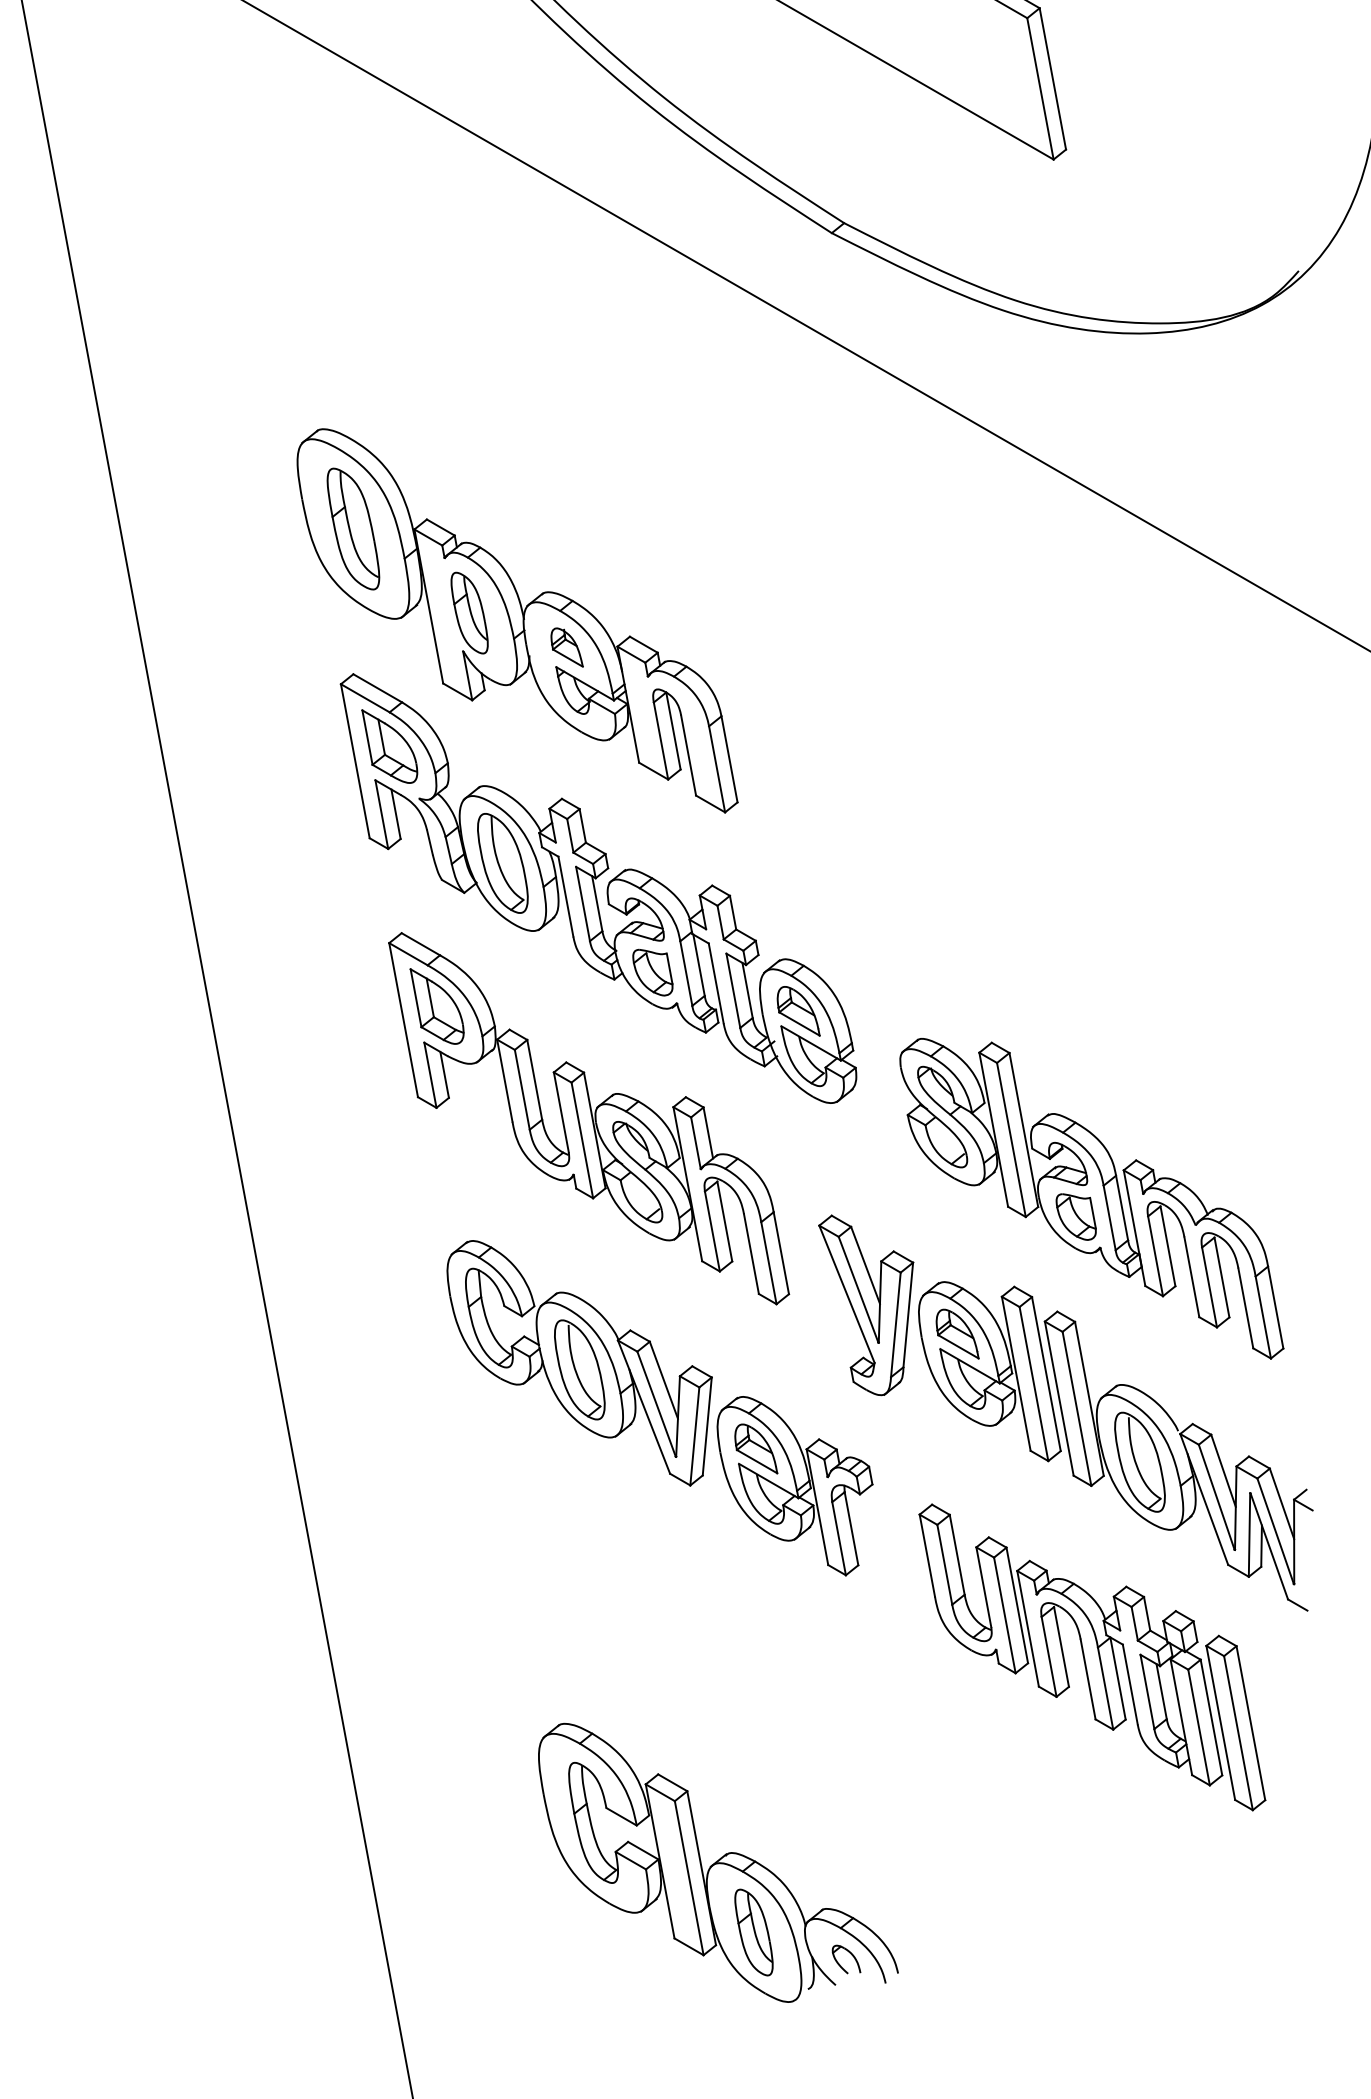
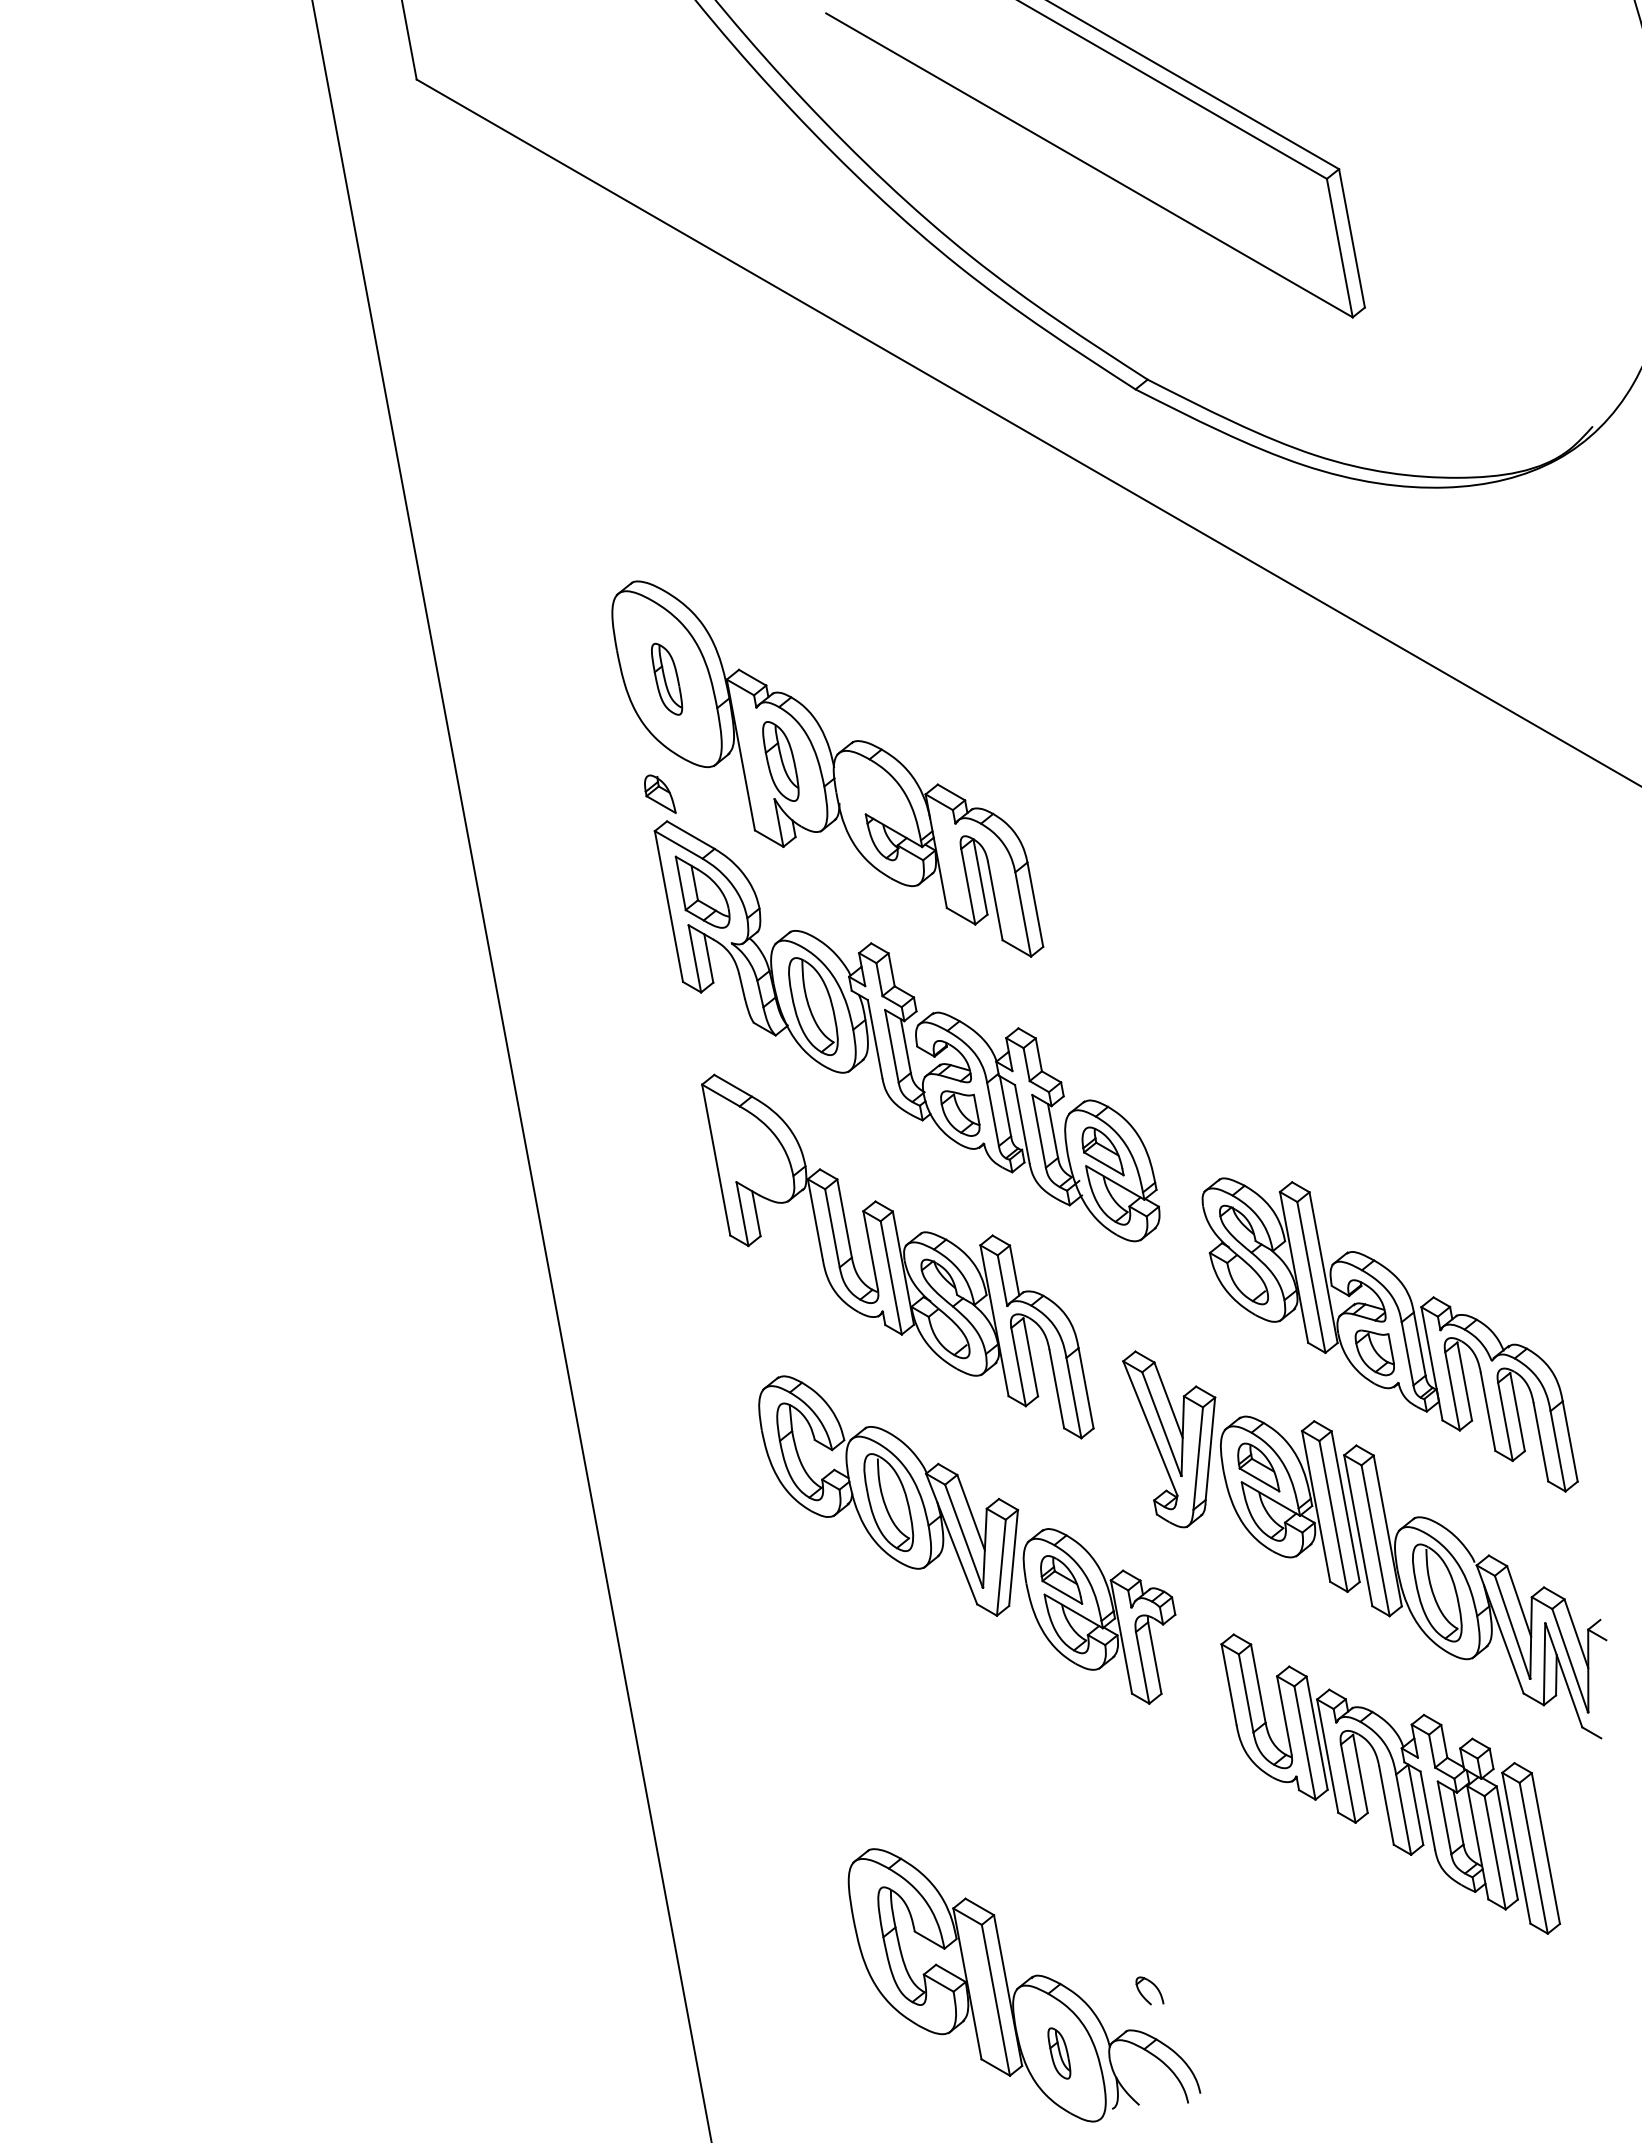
part: (352, 529) -> (666, 679), size x0.6
part: (567, 646) -> (660, 793), moved
part: (436, 1006) -> (748, 1146), removed
part: (754, 1932) -> (1059, 2053), size x0.6
part: (850, 1953) -> (1153, 1985), moved

